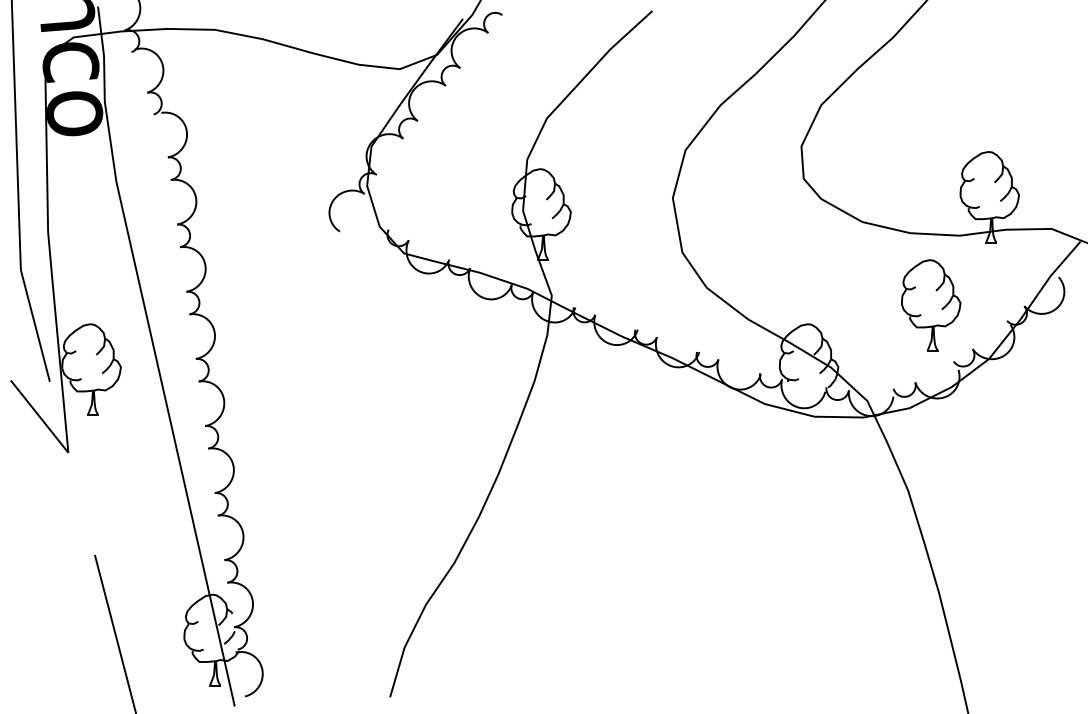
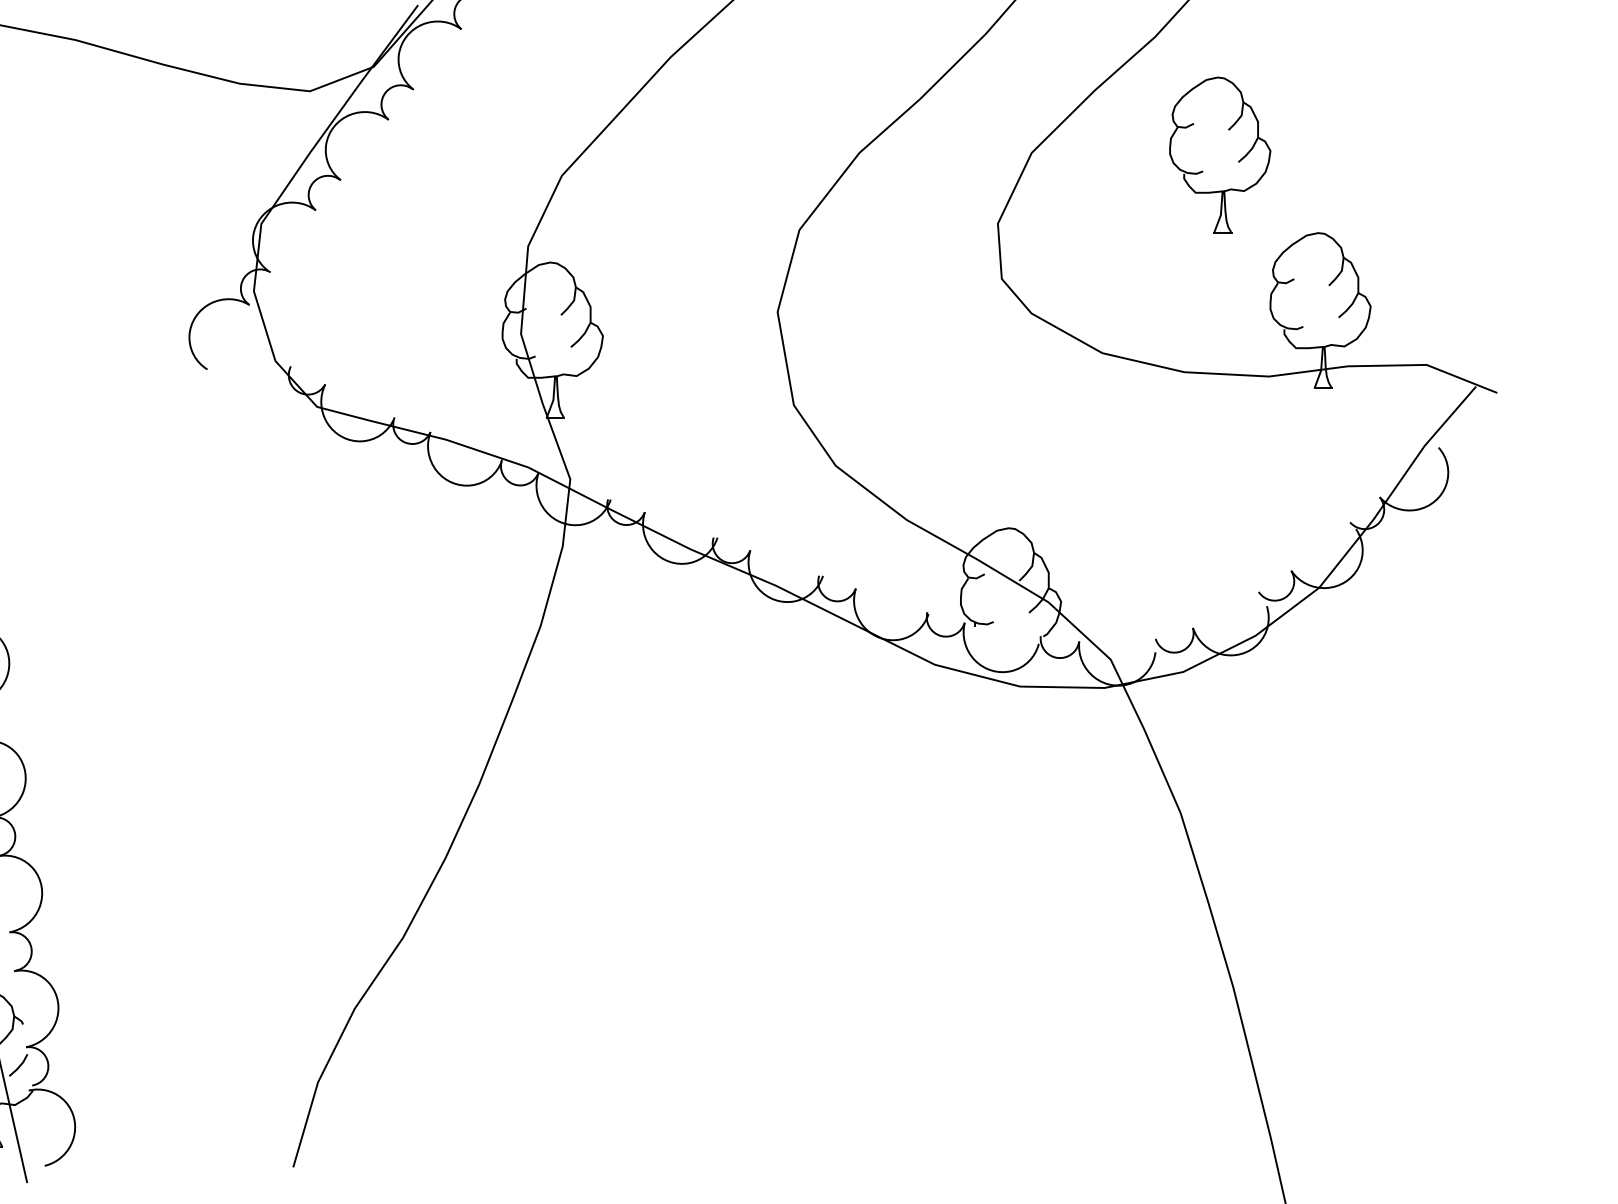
part: (931, 305) -> (1220, 155), moved

